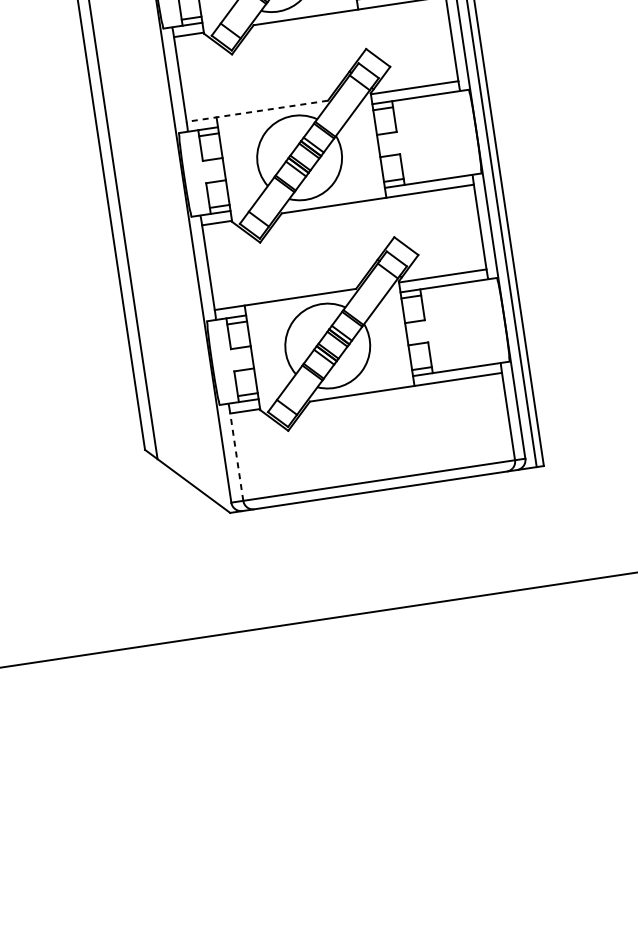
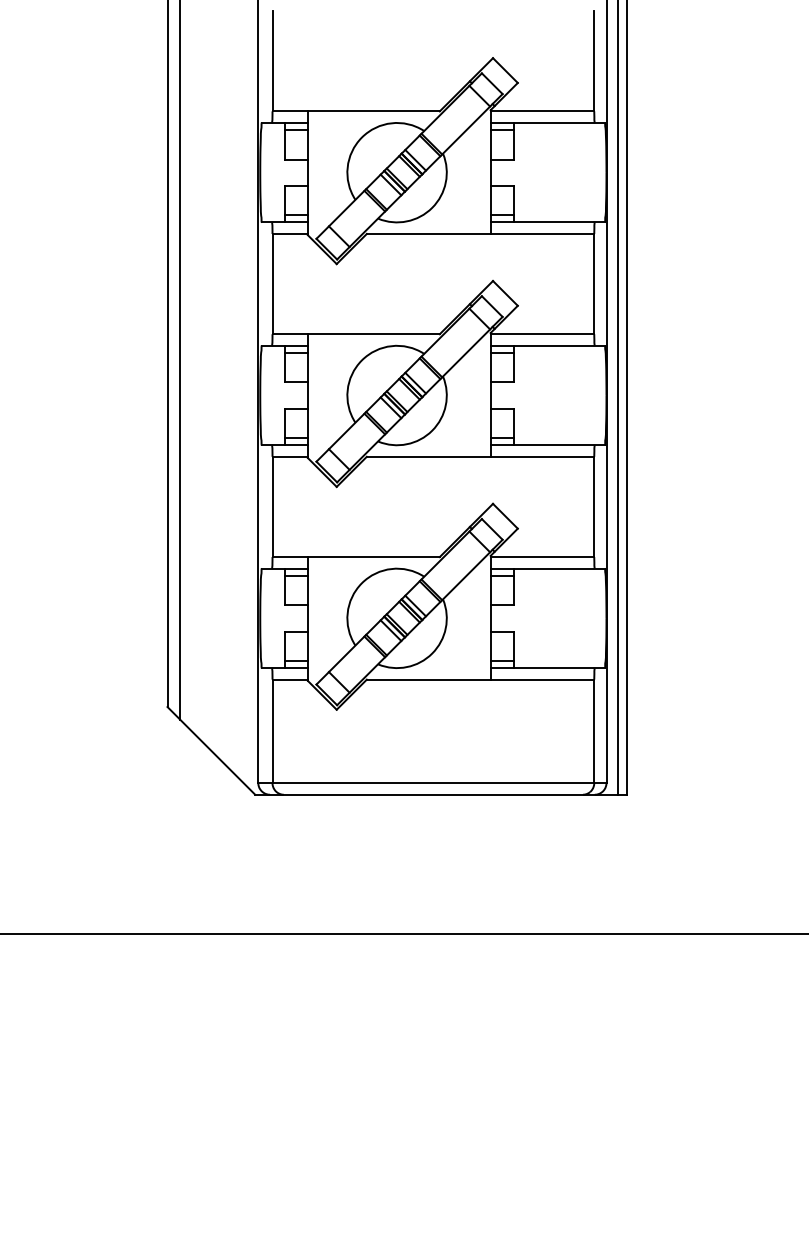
line: (257, 111) -> (356, 334), dashed -> solid
line: (236, 457) -> (272, 731), dashed -> solid

